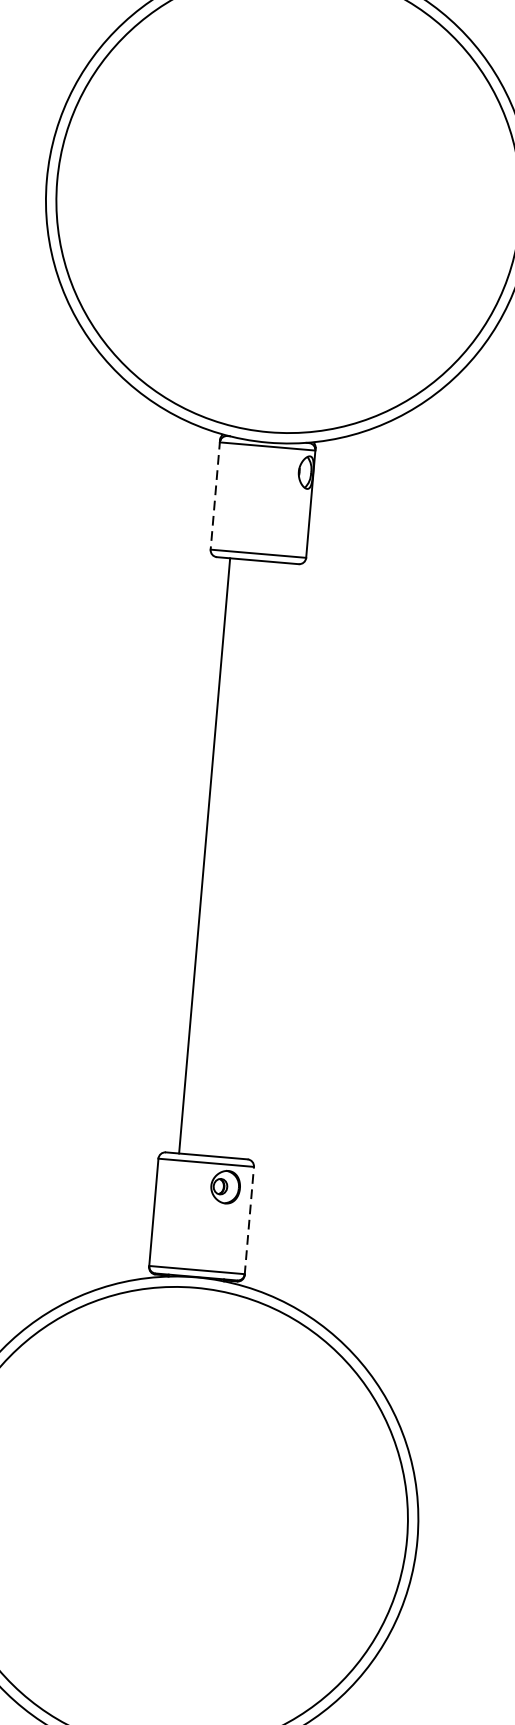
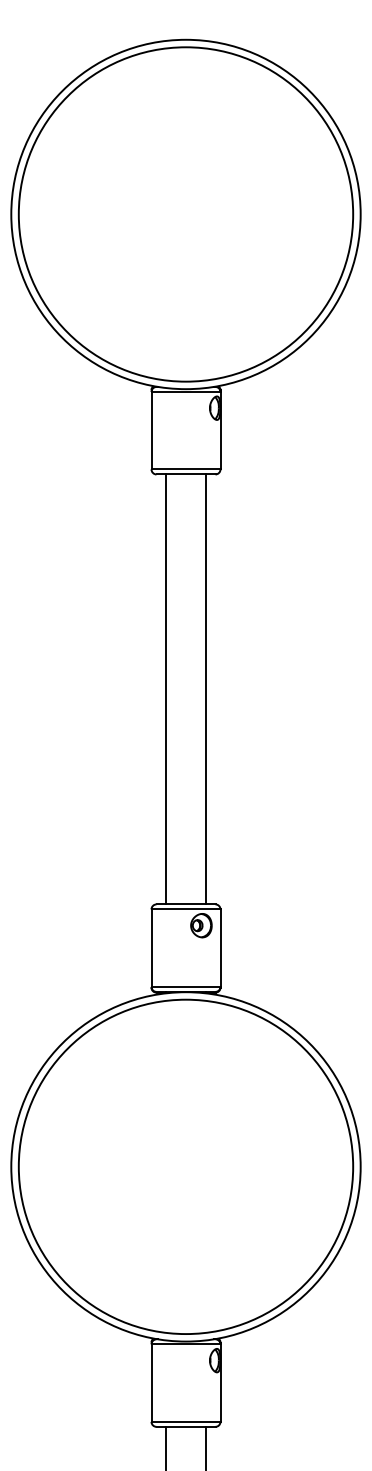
line: (215, 494) -> (151, 429), dashed -> solid
line: (259, 860) -> (205, 689), added
line: (249, 1220) -> (220, 948), dashed -> solid

